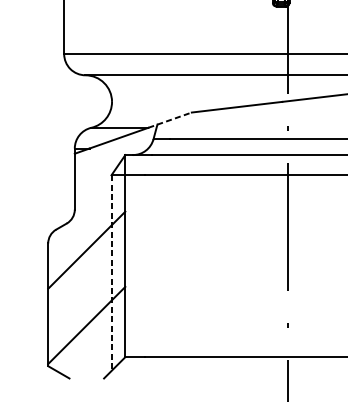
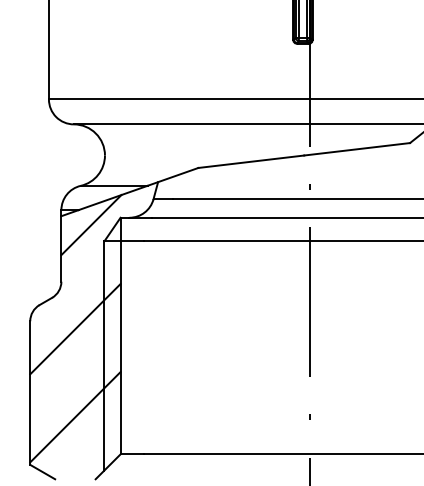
line: (169, 119) -> (172, 176), dashed -> solid
line: (100, 161) -> (91, 225), added
line: (111, 273) -> (104, 356), dashed -> solid

